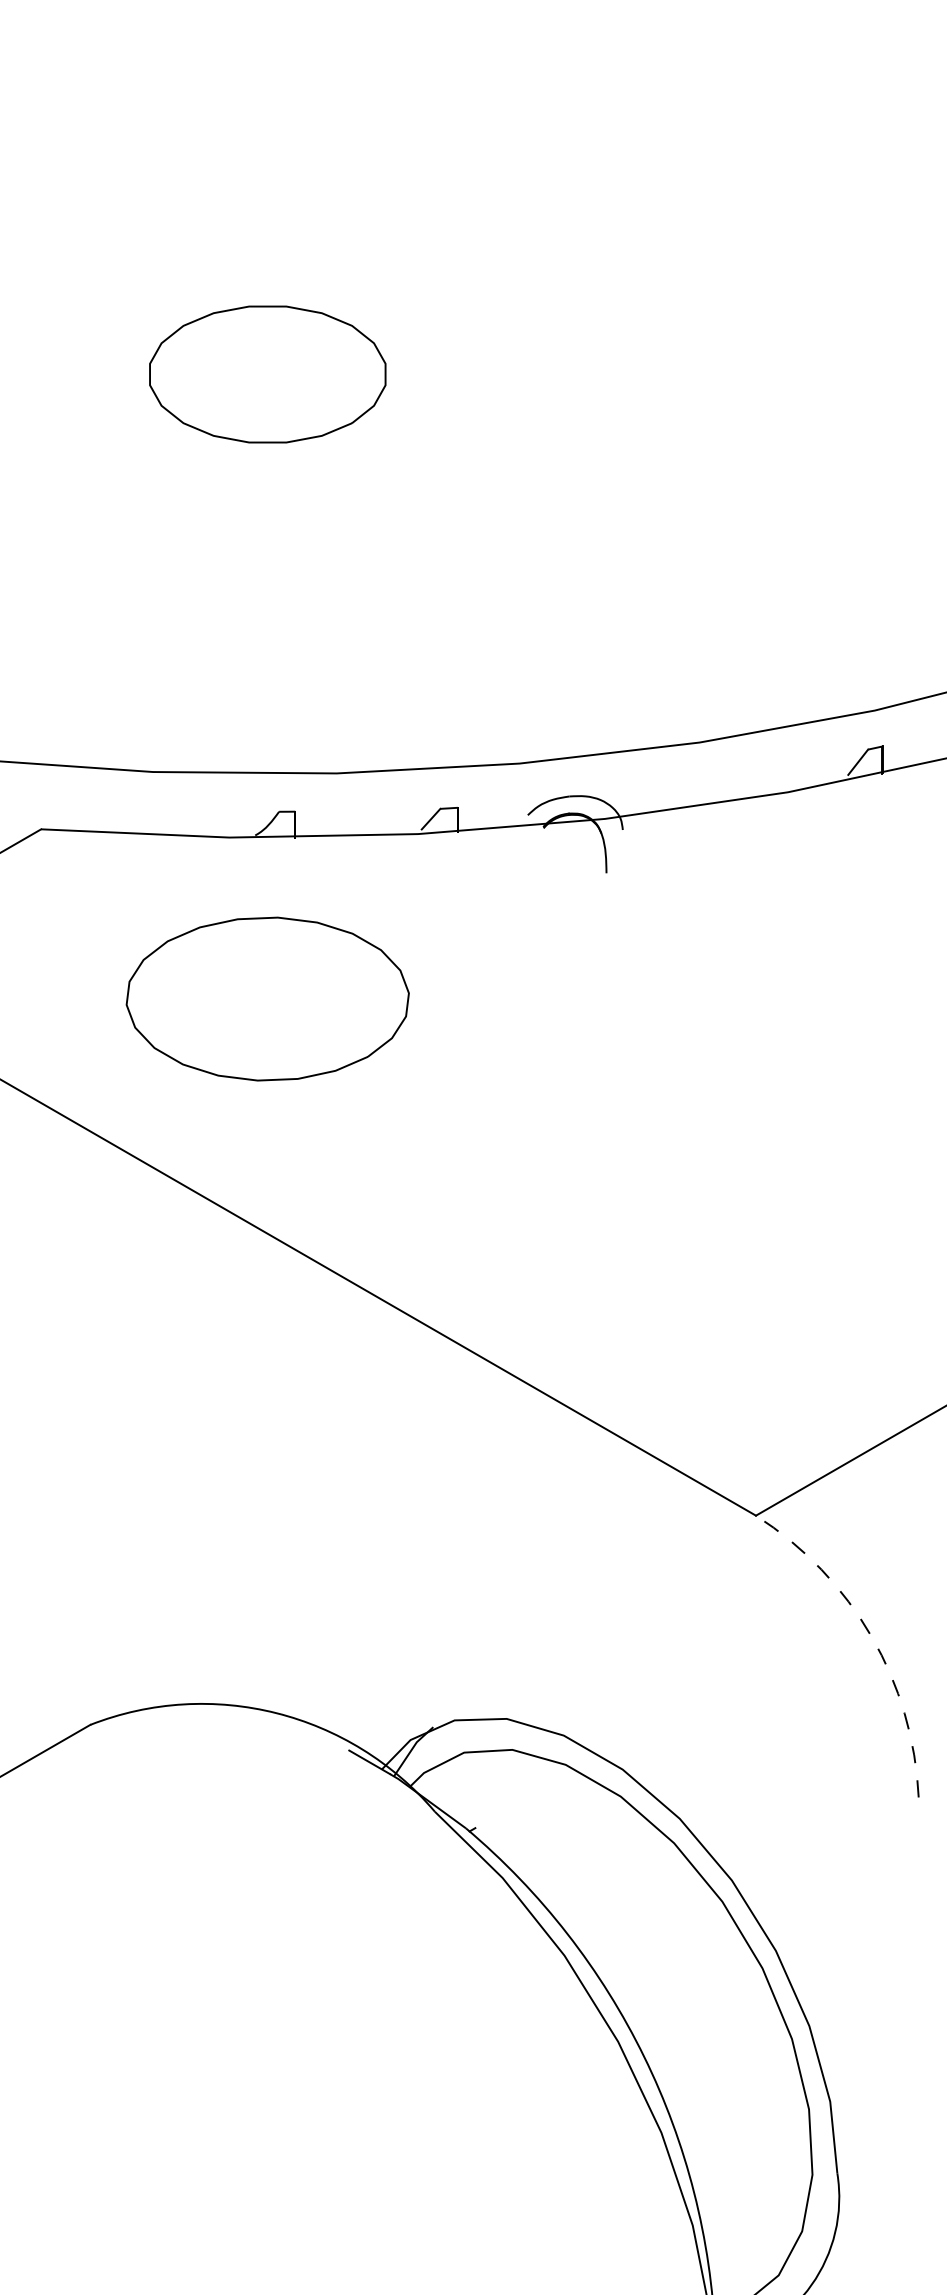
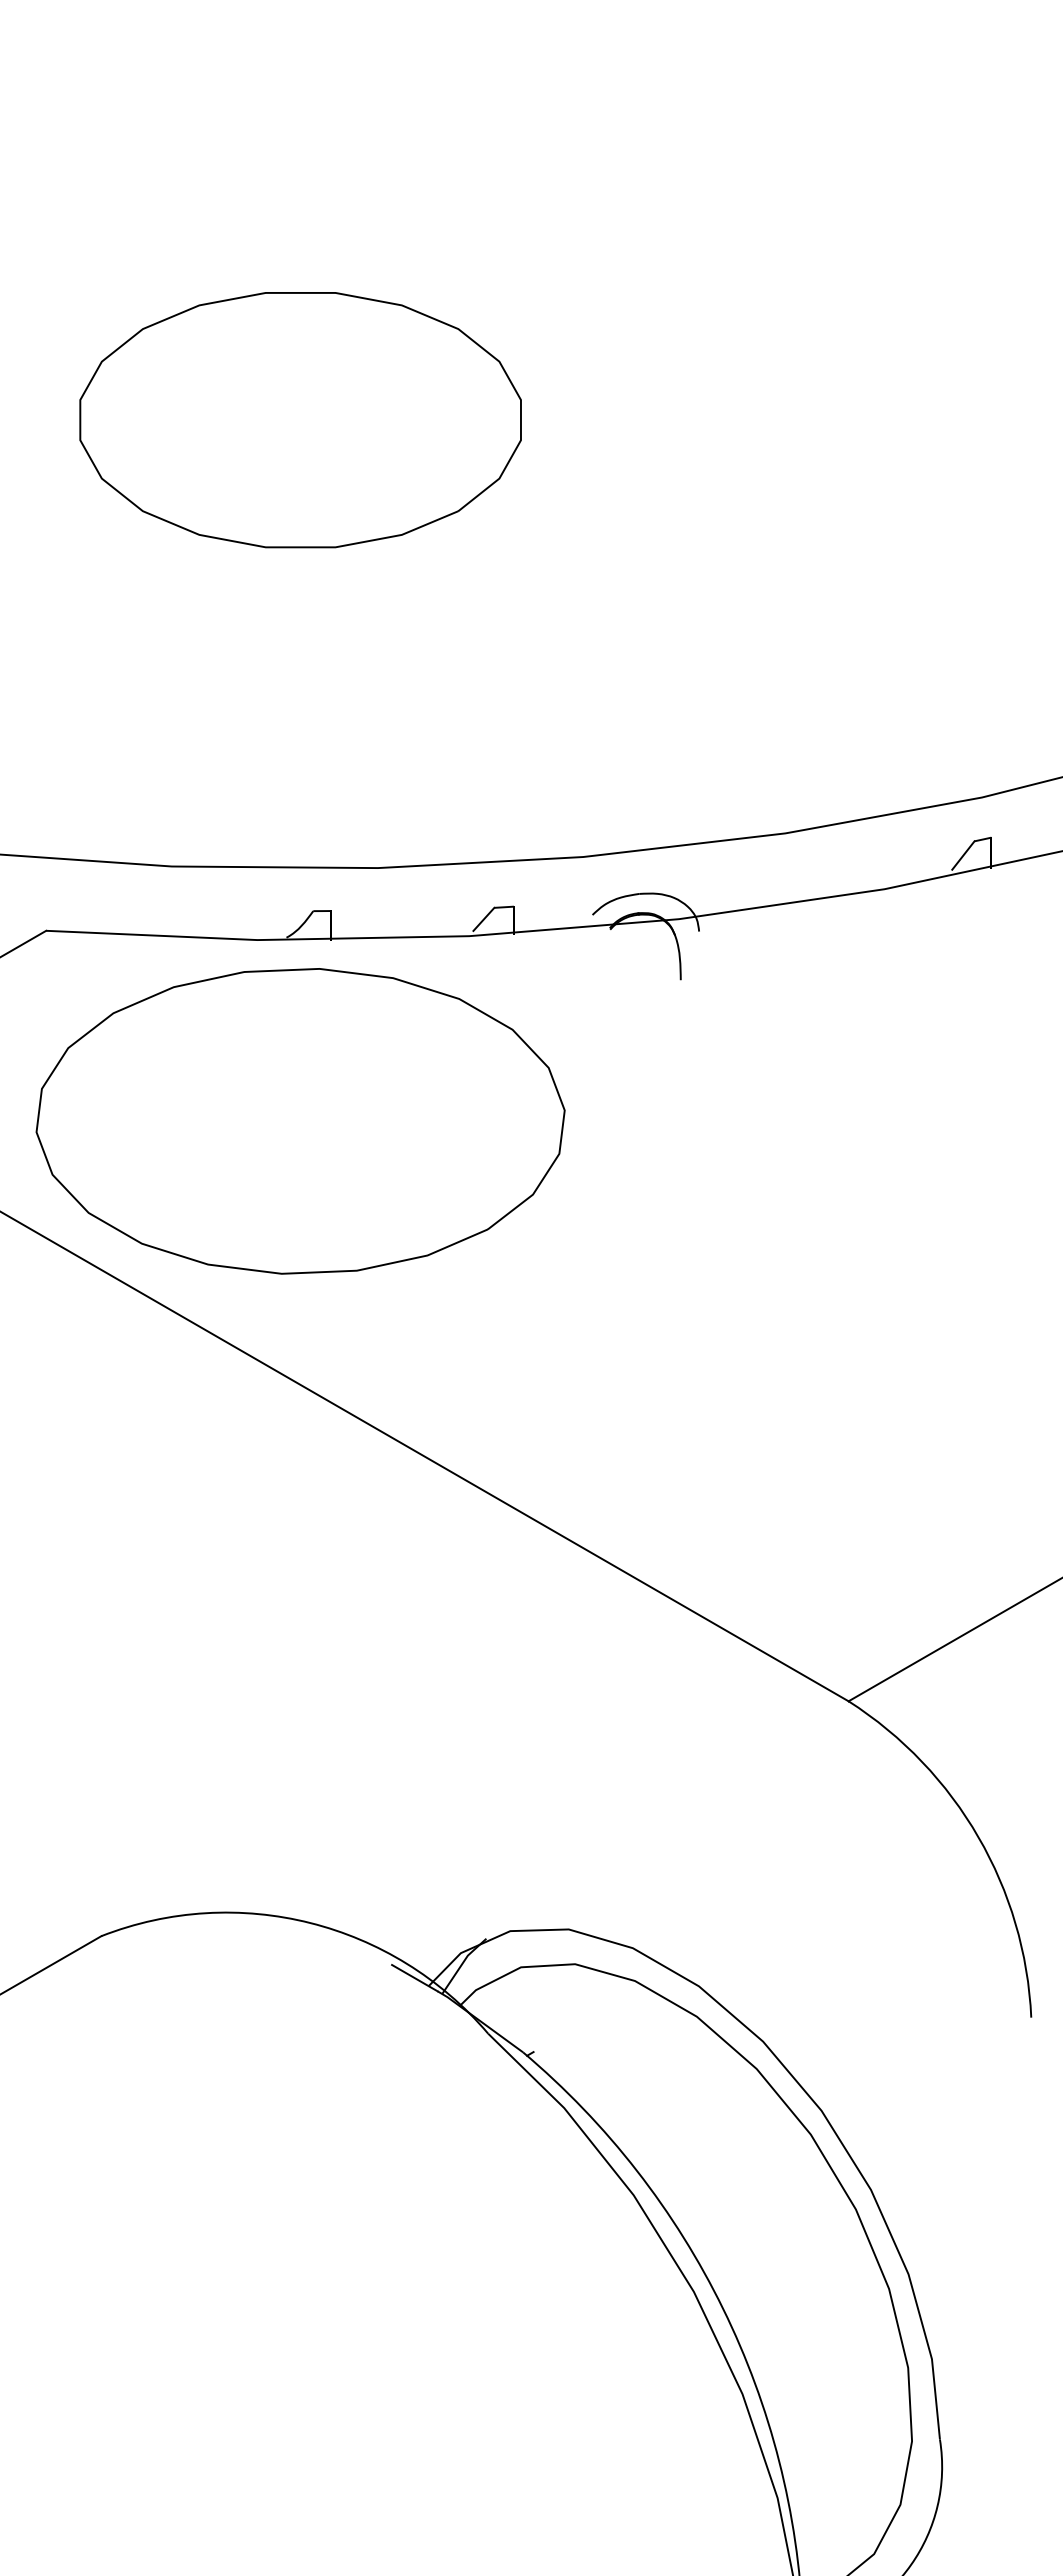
part: (267, 374) -> (300, 420), size x1.67
part: (267, 999) -> (300, 1121), size x1.67
arc: (871, 1636) -> (978, 1837), dashed -> solid

